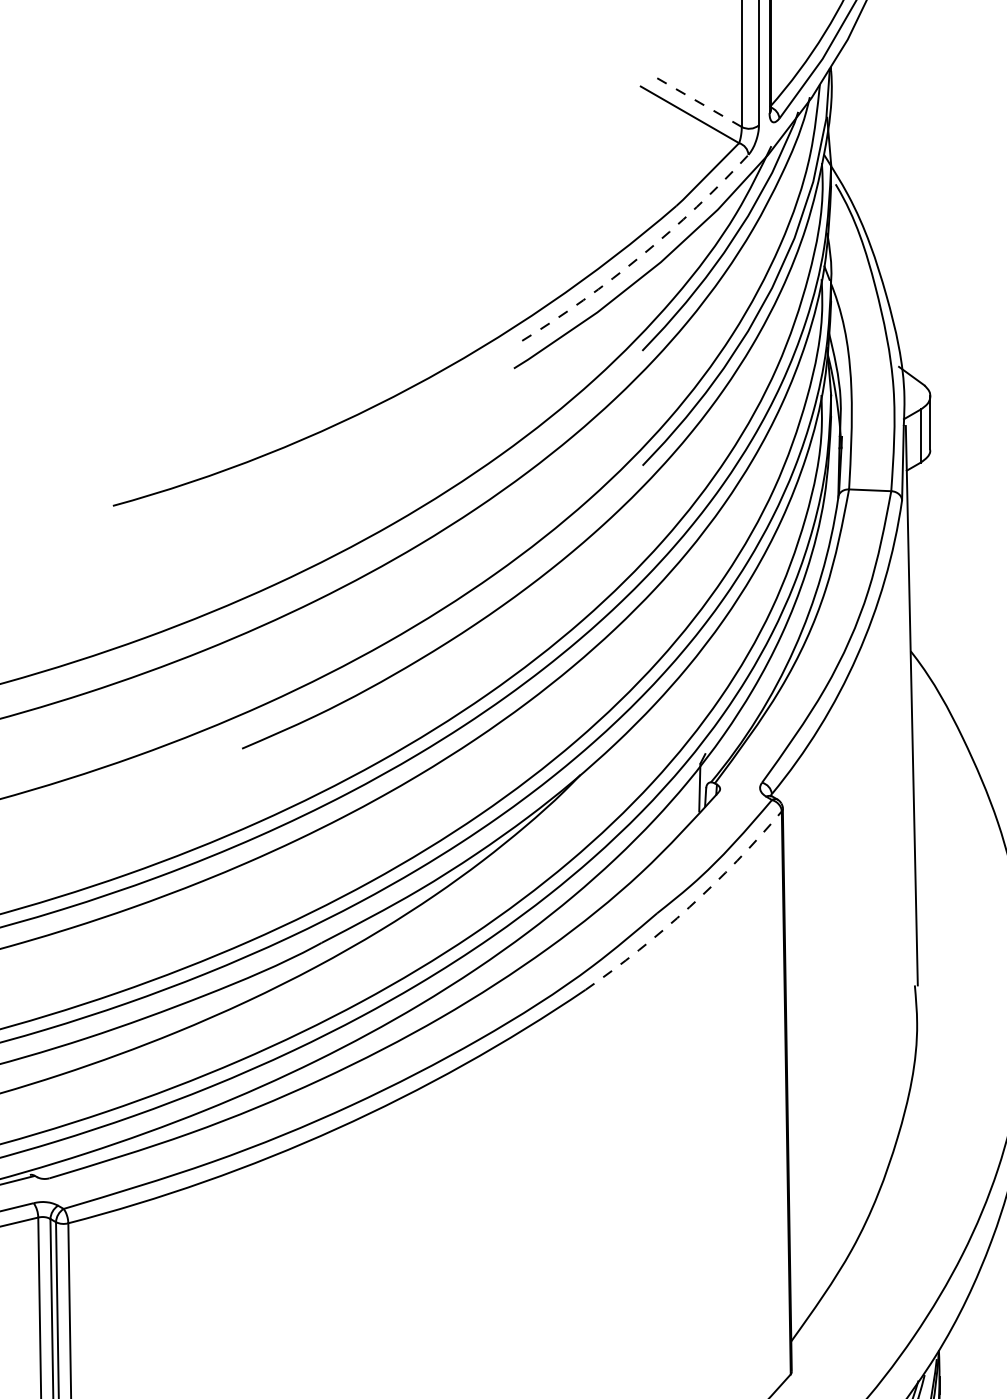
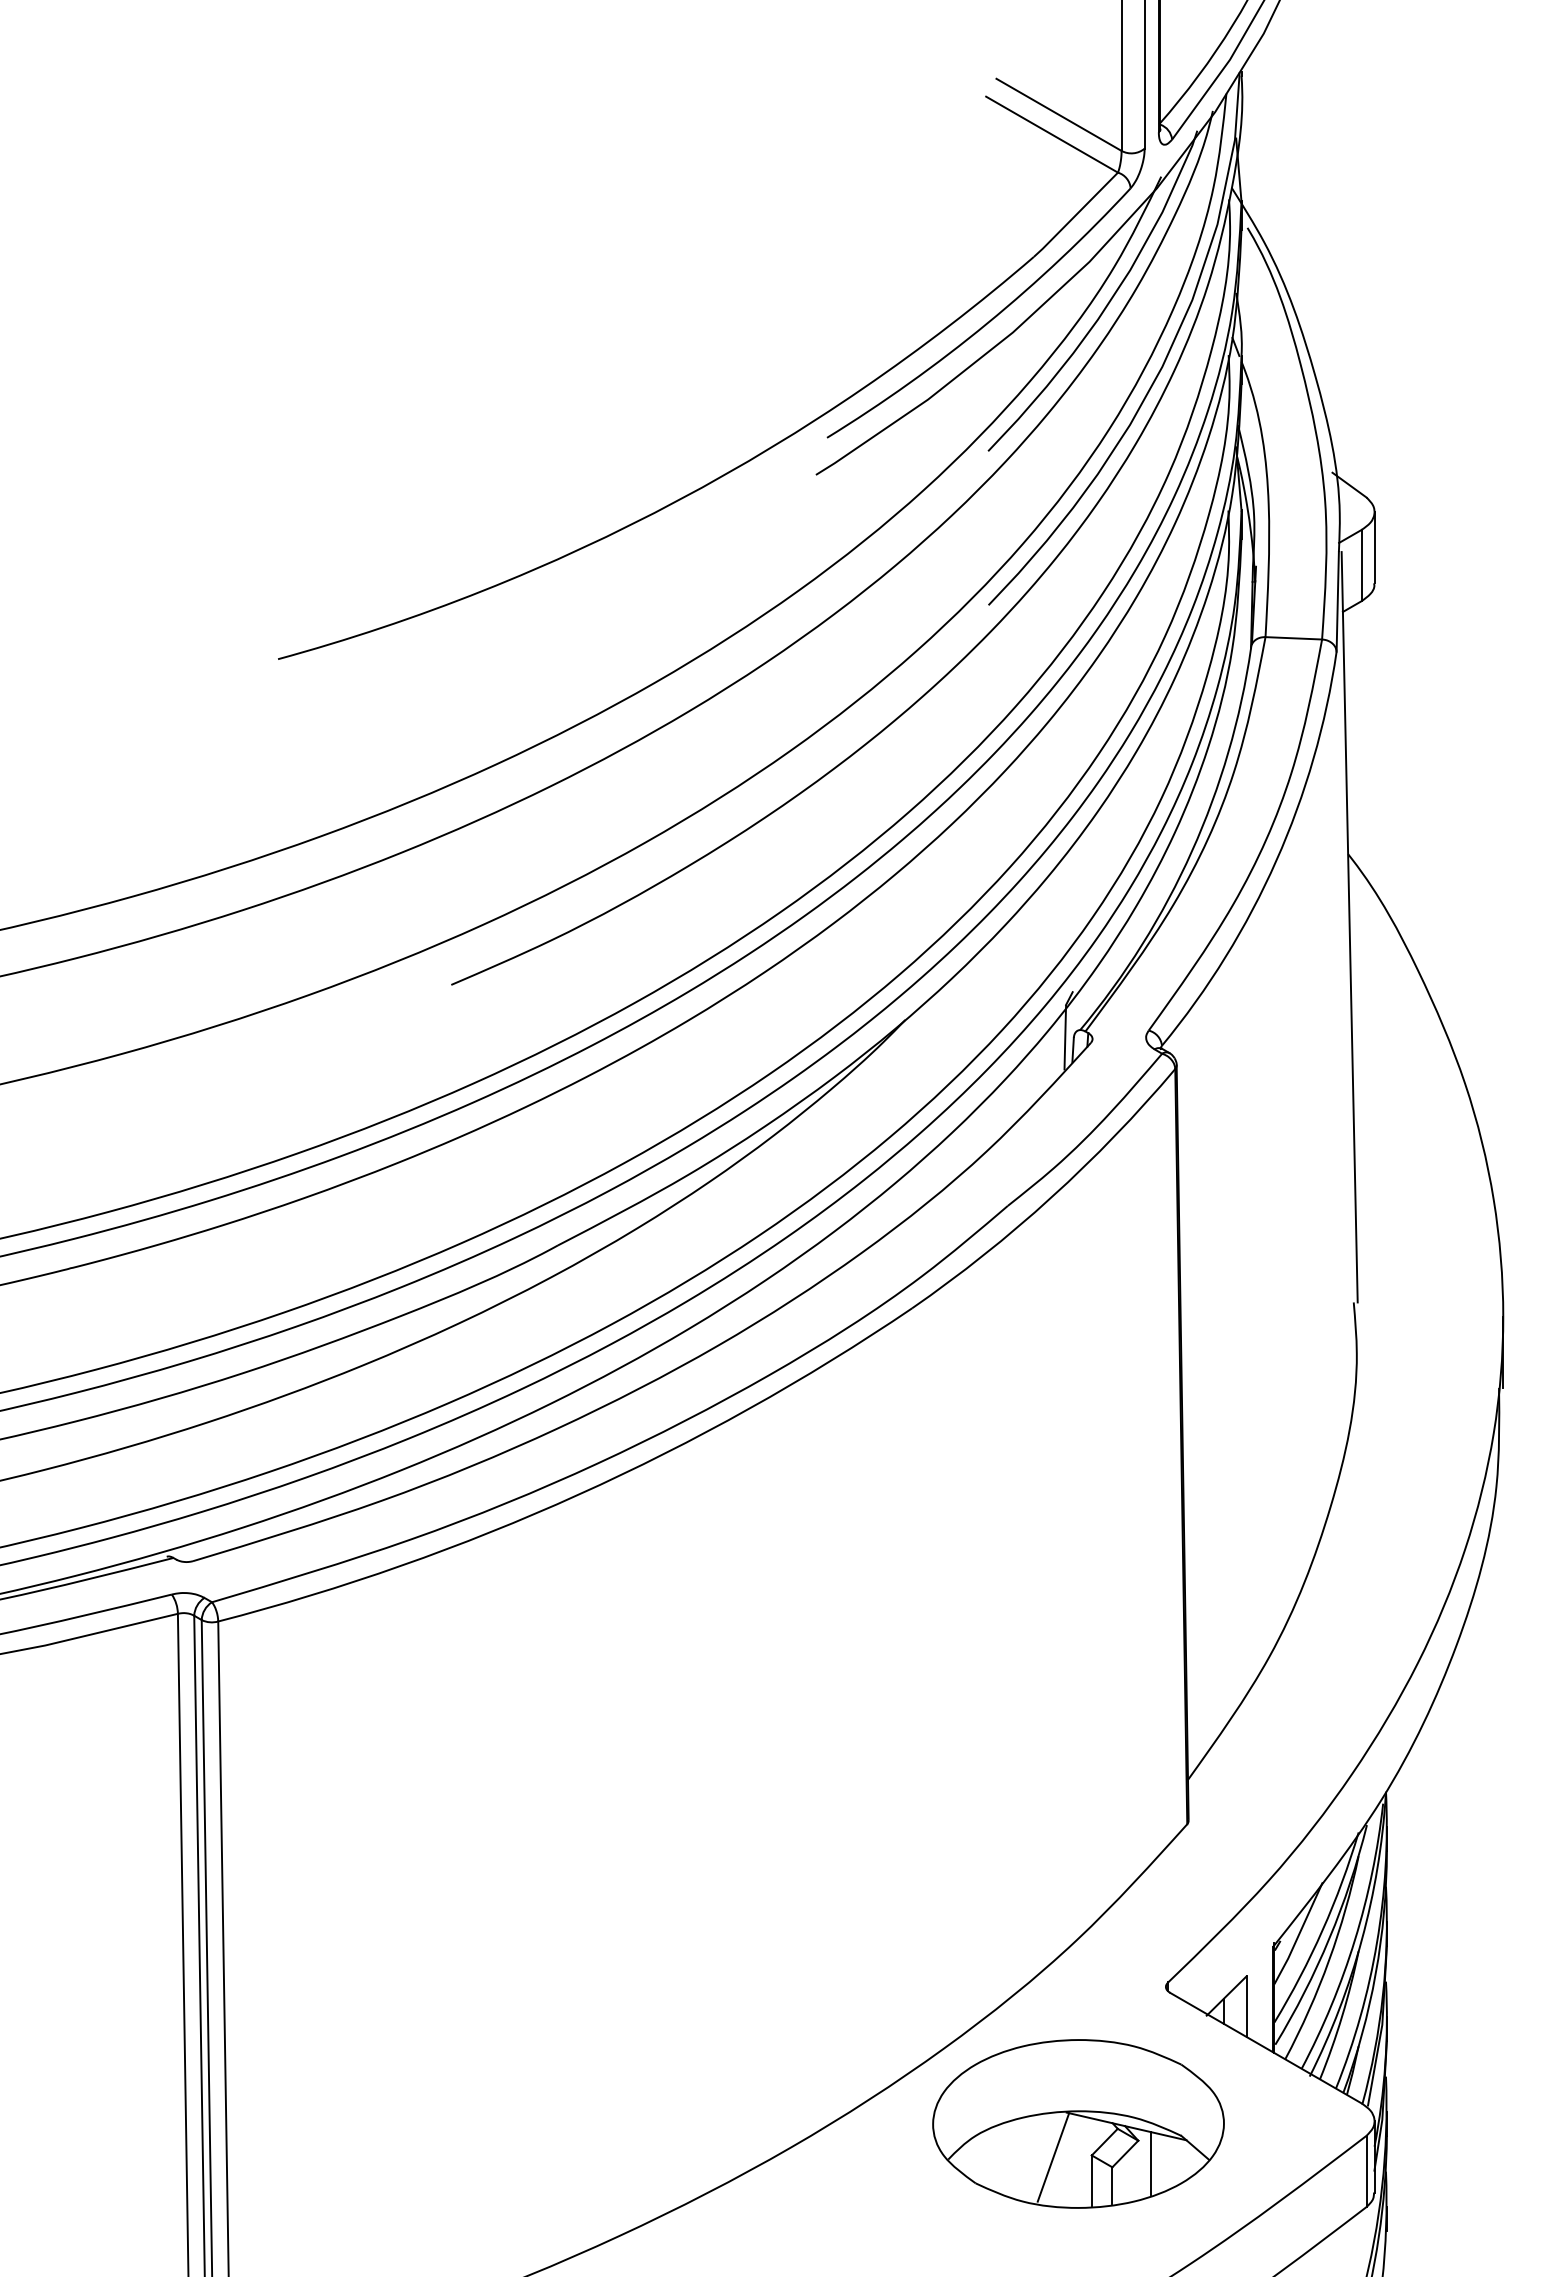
line: (694, 99) -> (1058, 114), dashed -> solid
arc: (641, 255) -> (987, 323), dashed -> solid
arc: (689, 907) -> (1051, 1197), dashed -> solid

